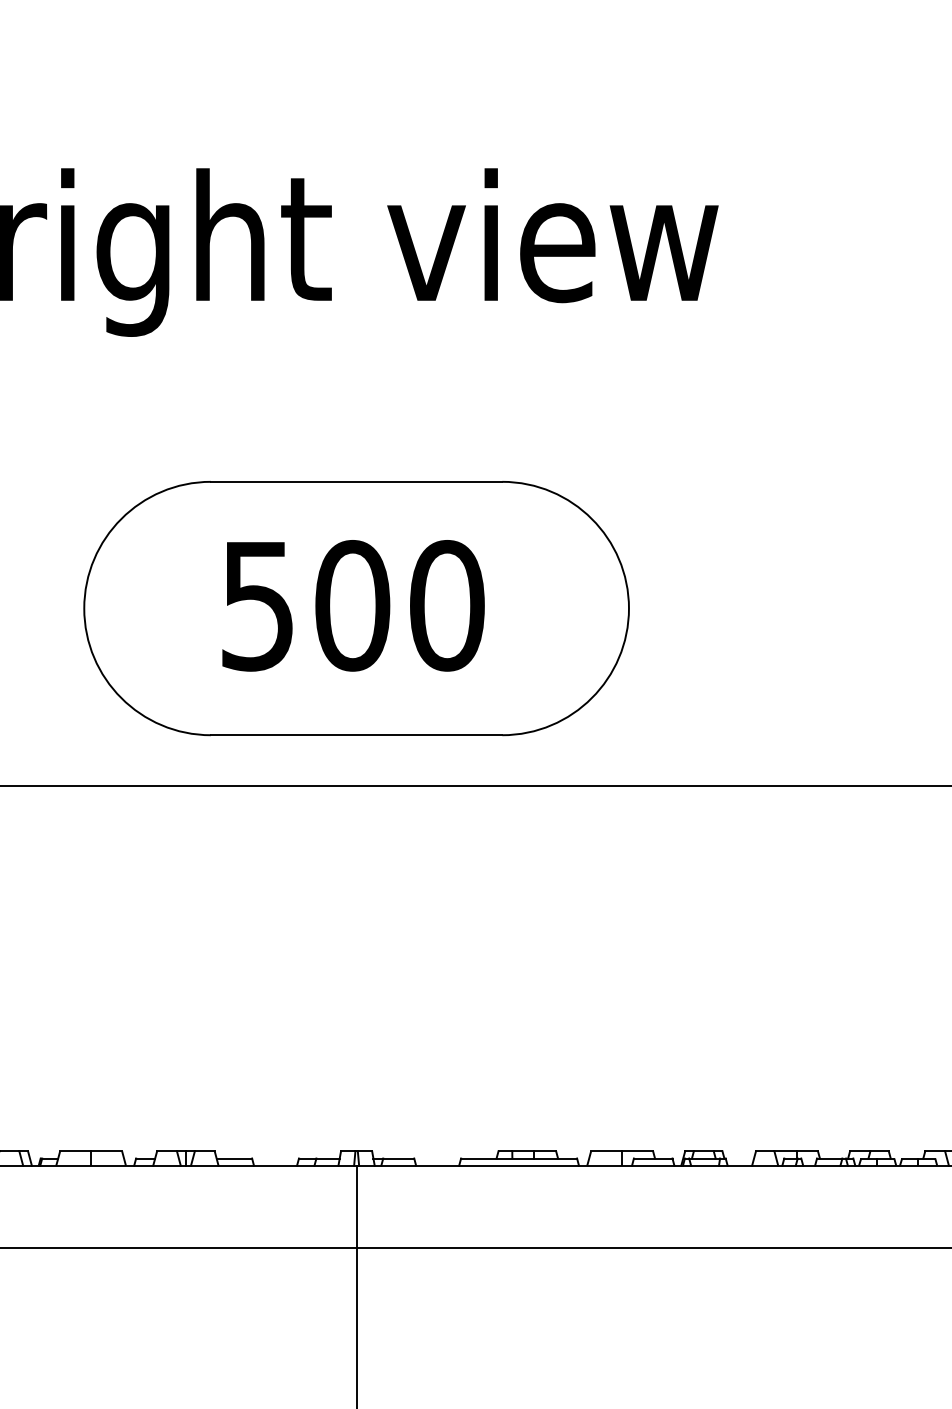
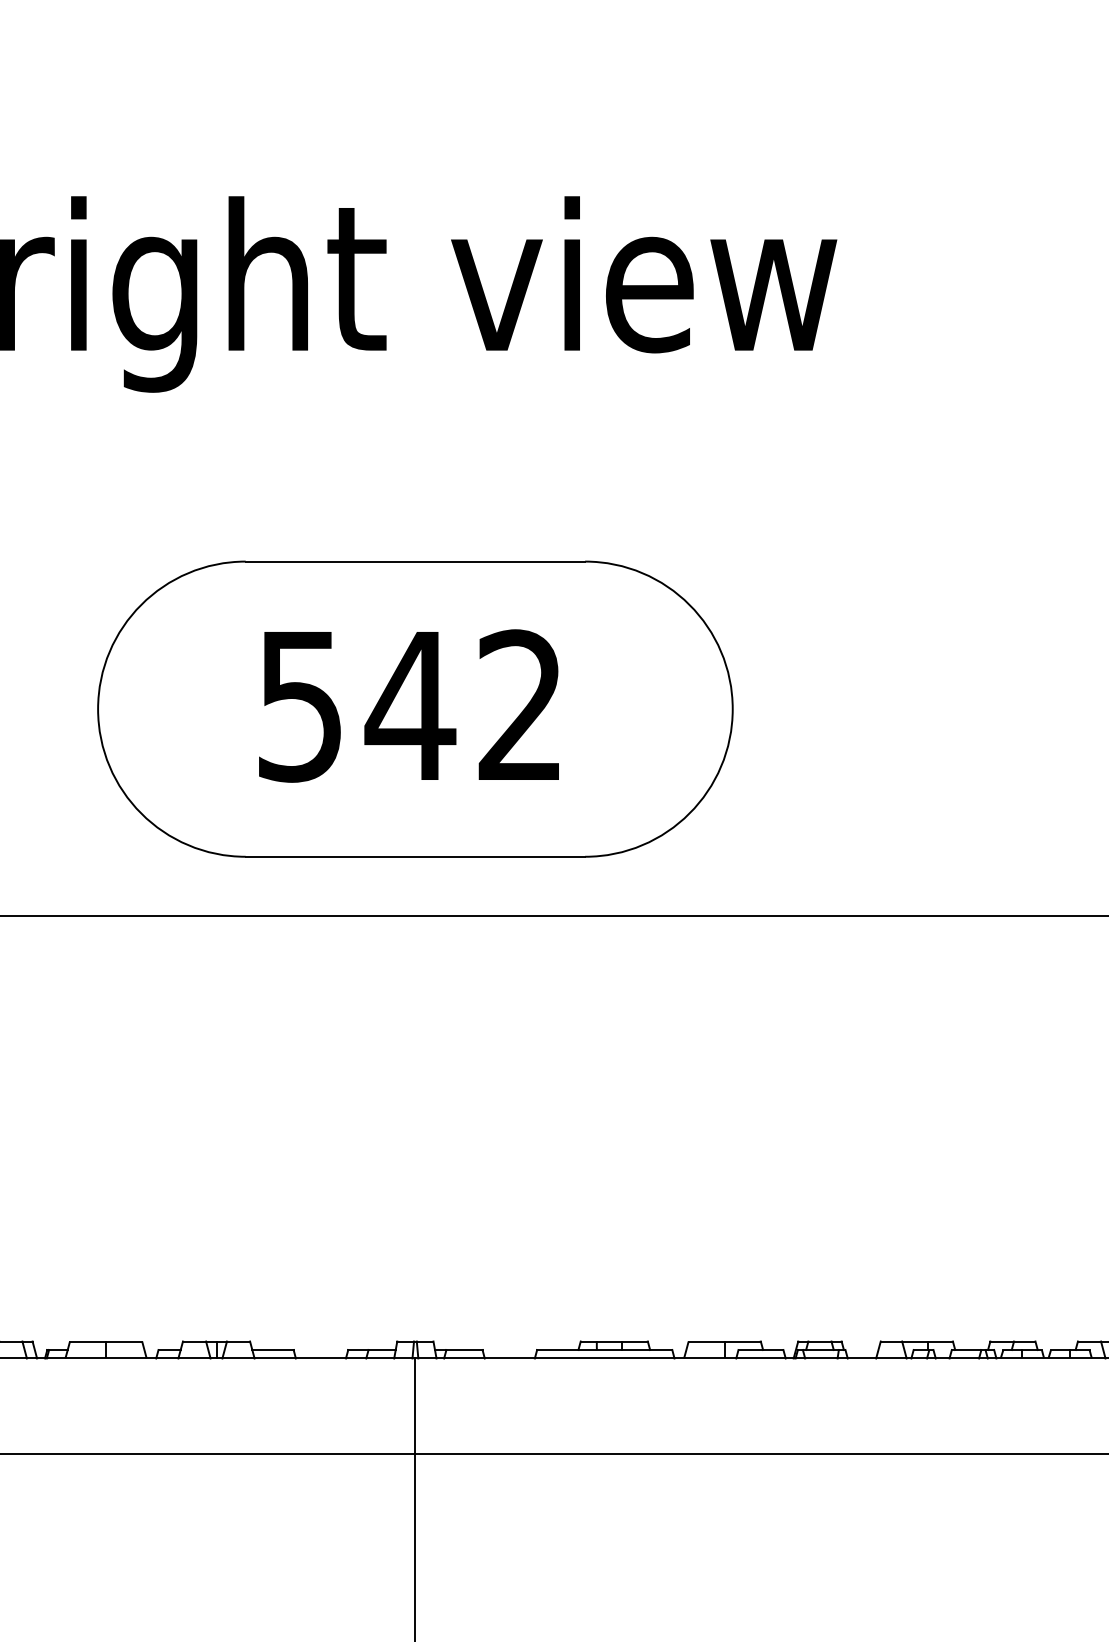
text: (398, 605) -> (464, 705), 500 -> 542

